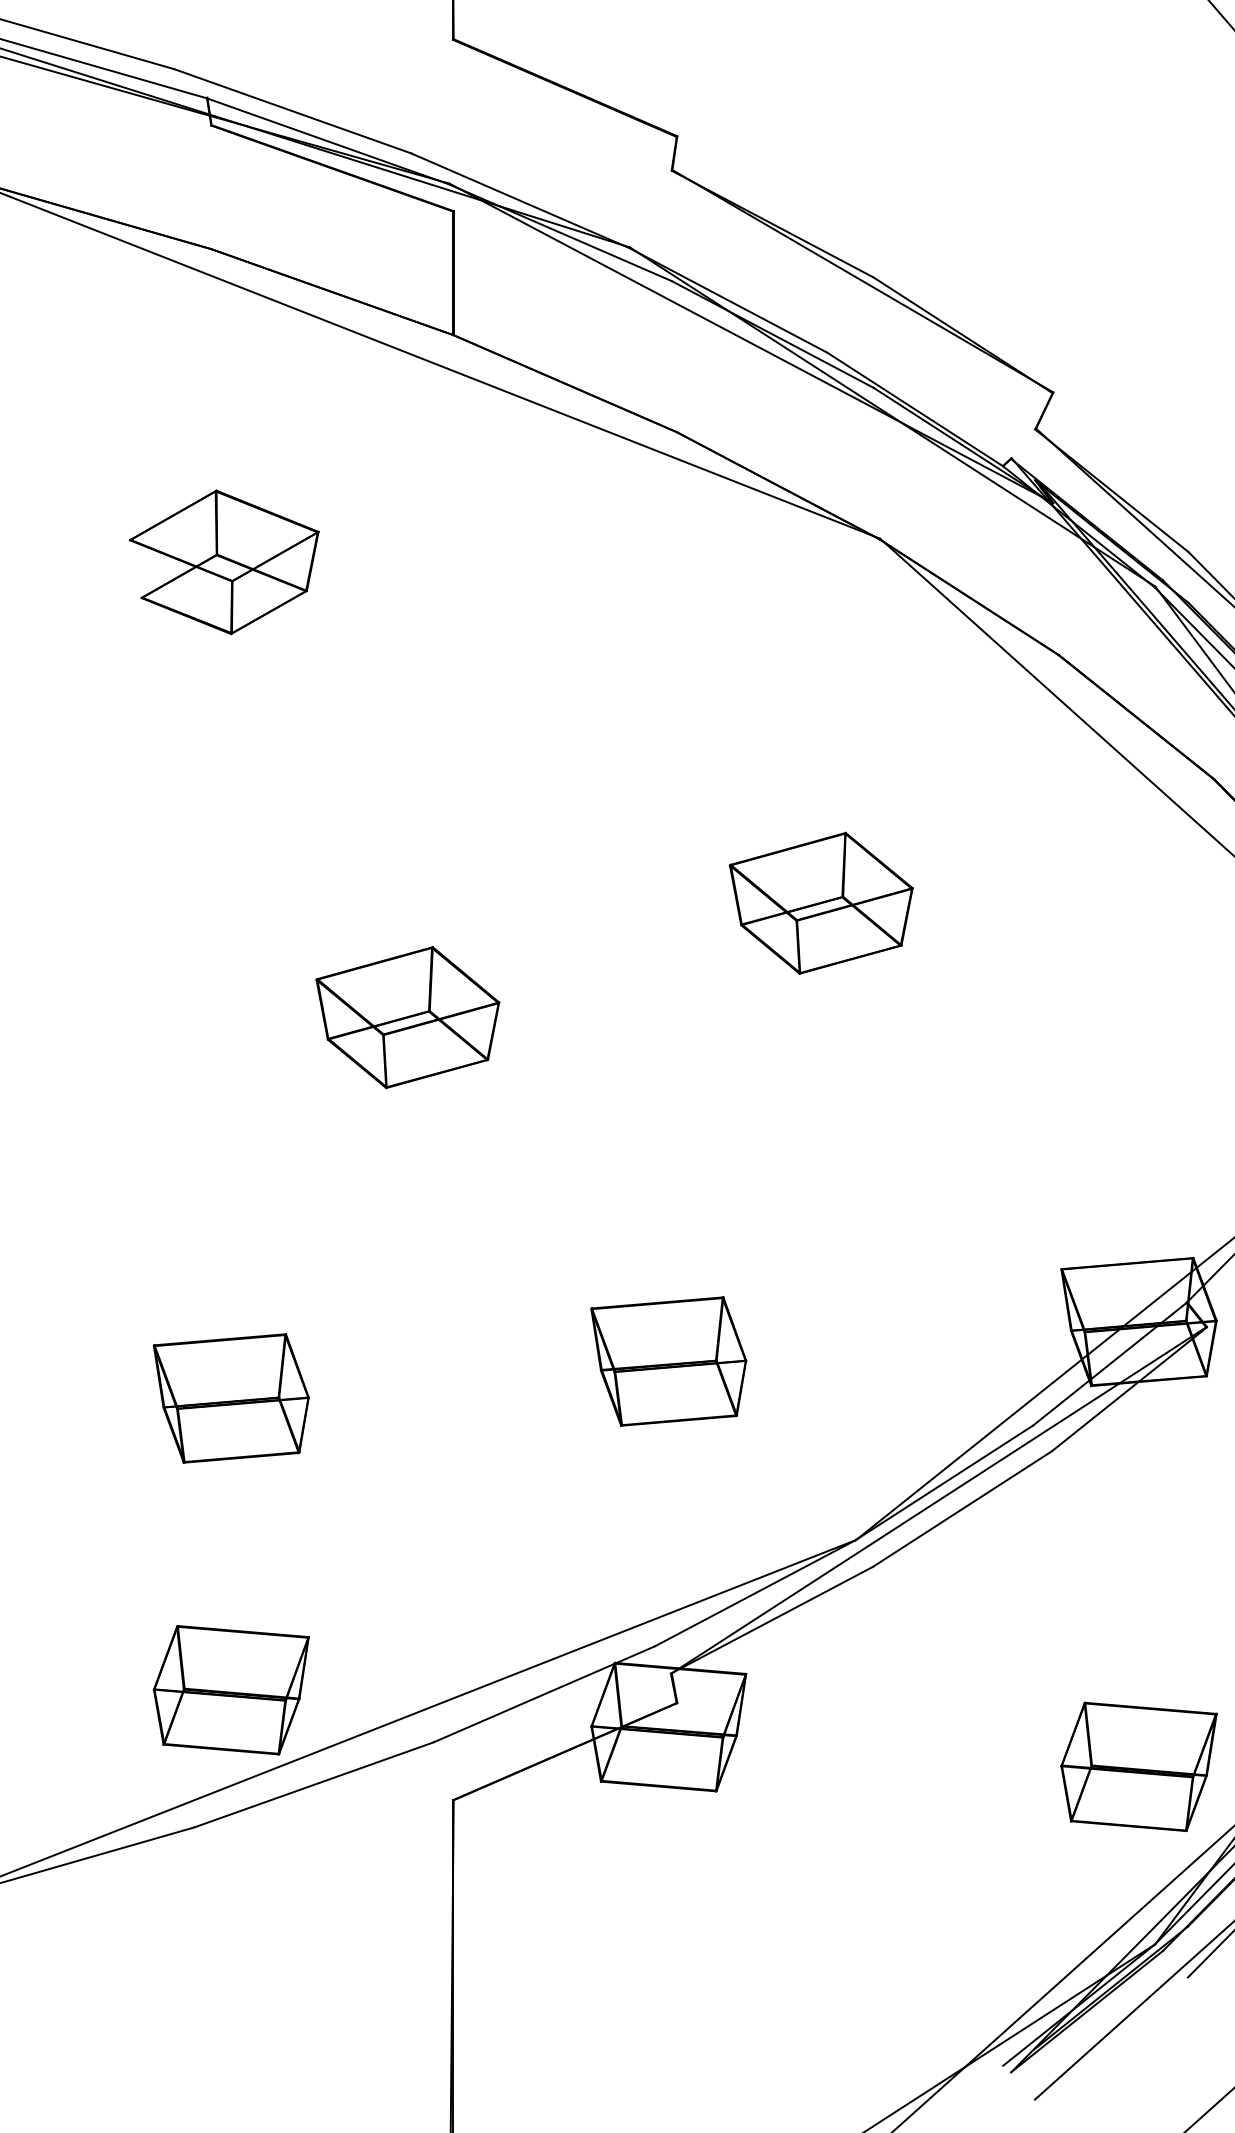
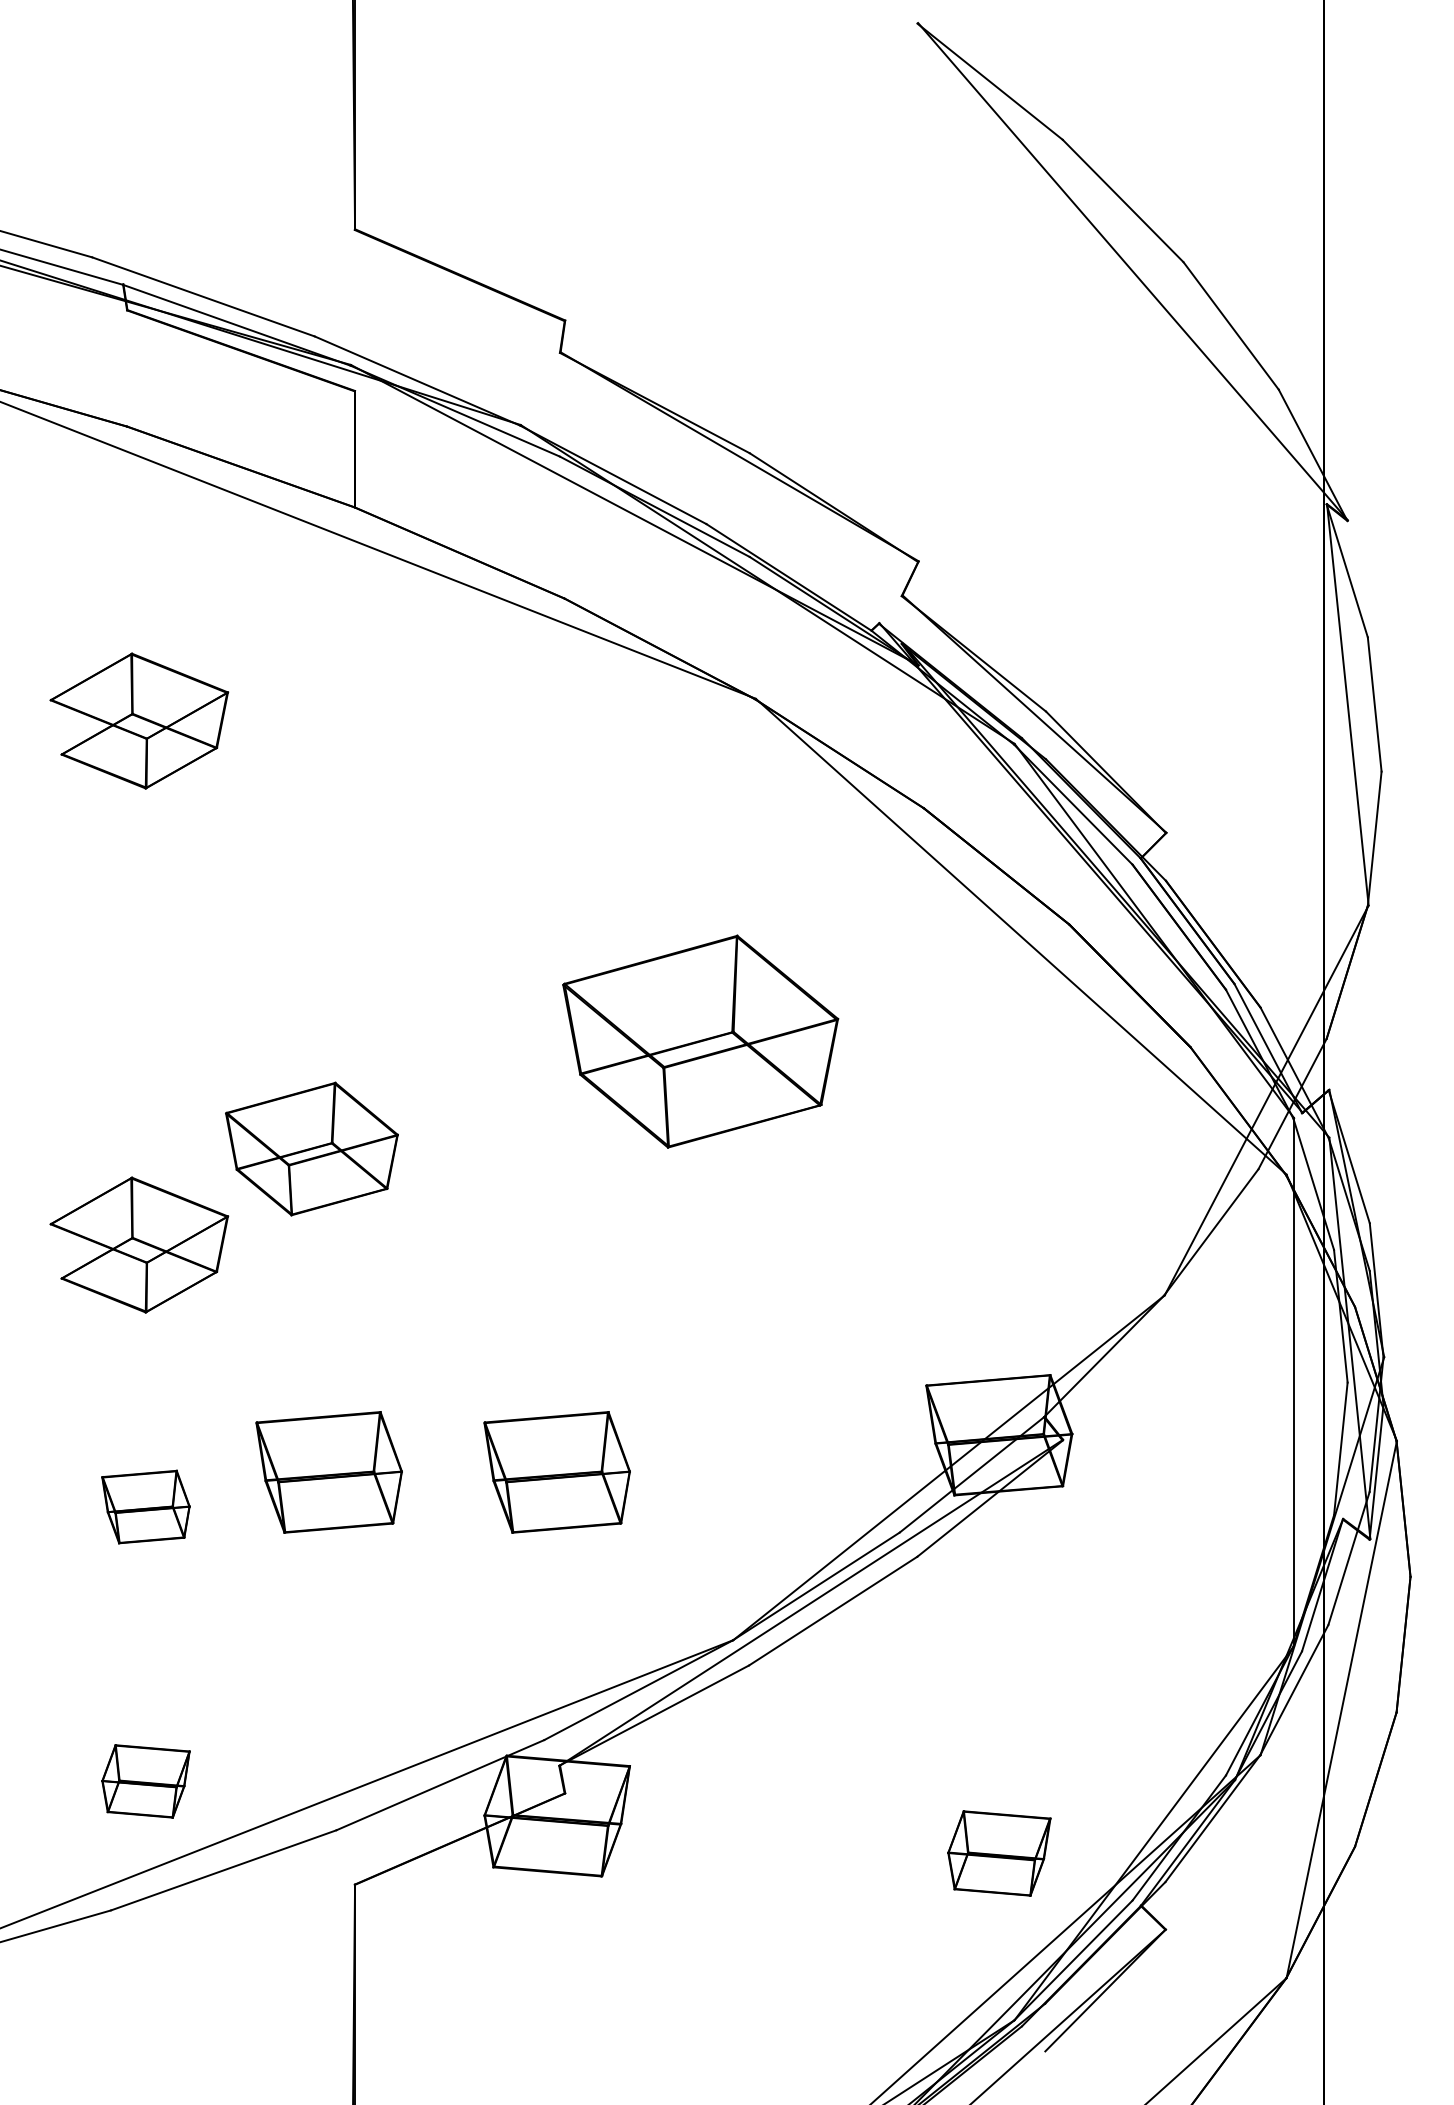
part: (821, 903) -> (700, 1041), size x1.6
part: (224, 1119) -> (139, 1244), added
part: (425, 1361) -> (328, 1472), added
part: (230, 1397) -> (145, 1506), size x0.6
part: (230, 1690) -> (145, 1781), size x0.6
part: (1139, 1766) -> (999, 1853), size x0.7

